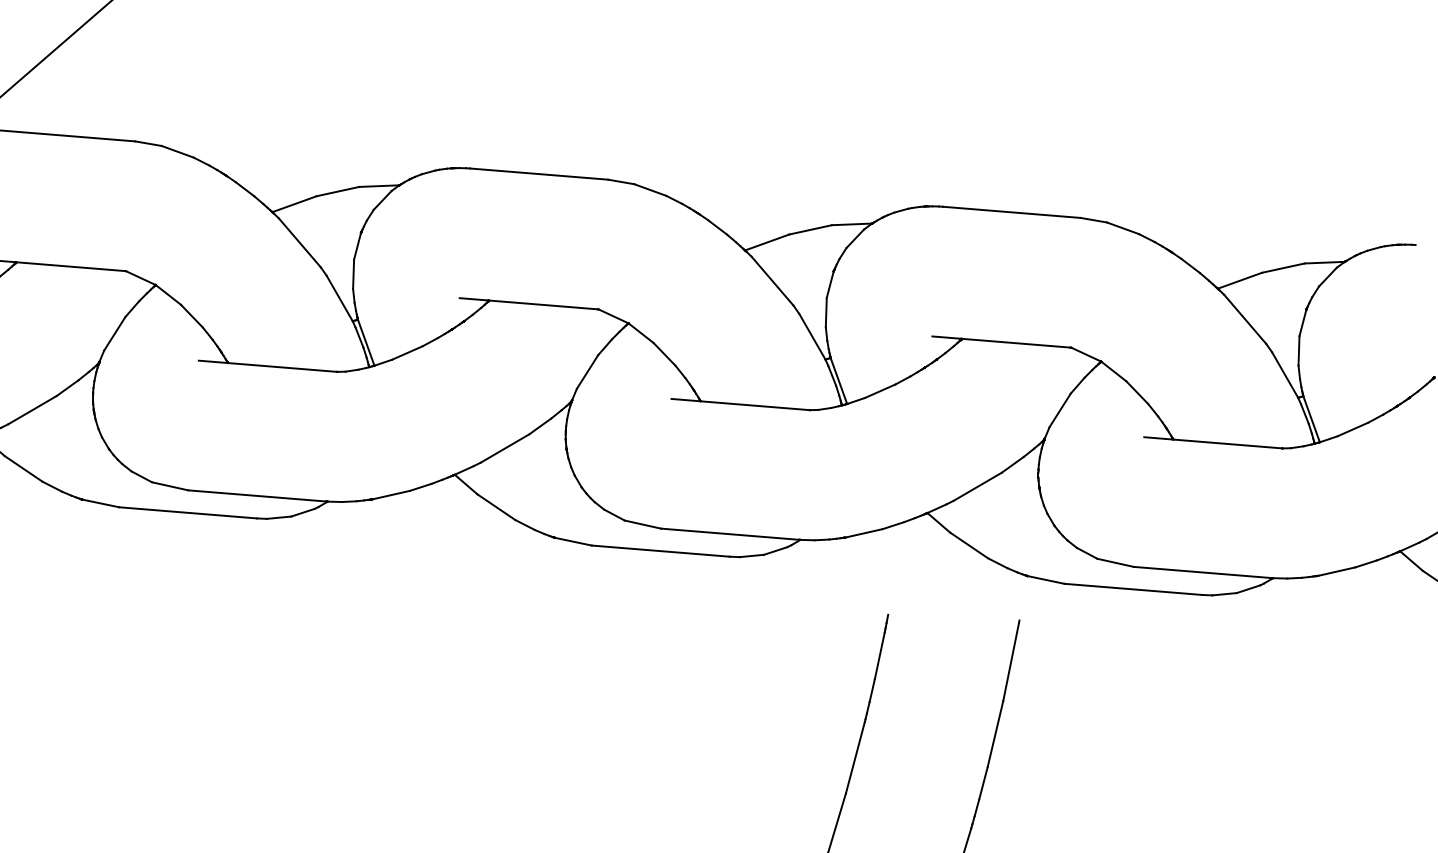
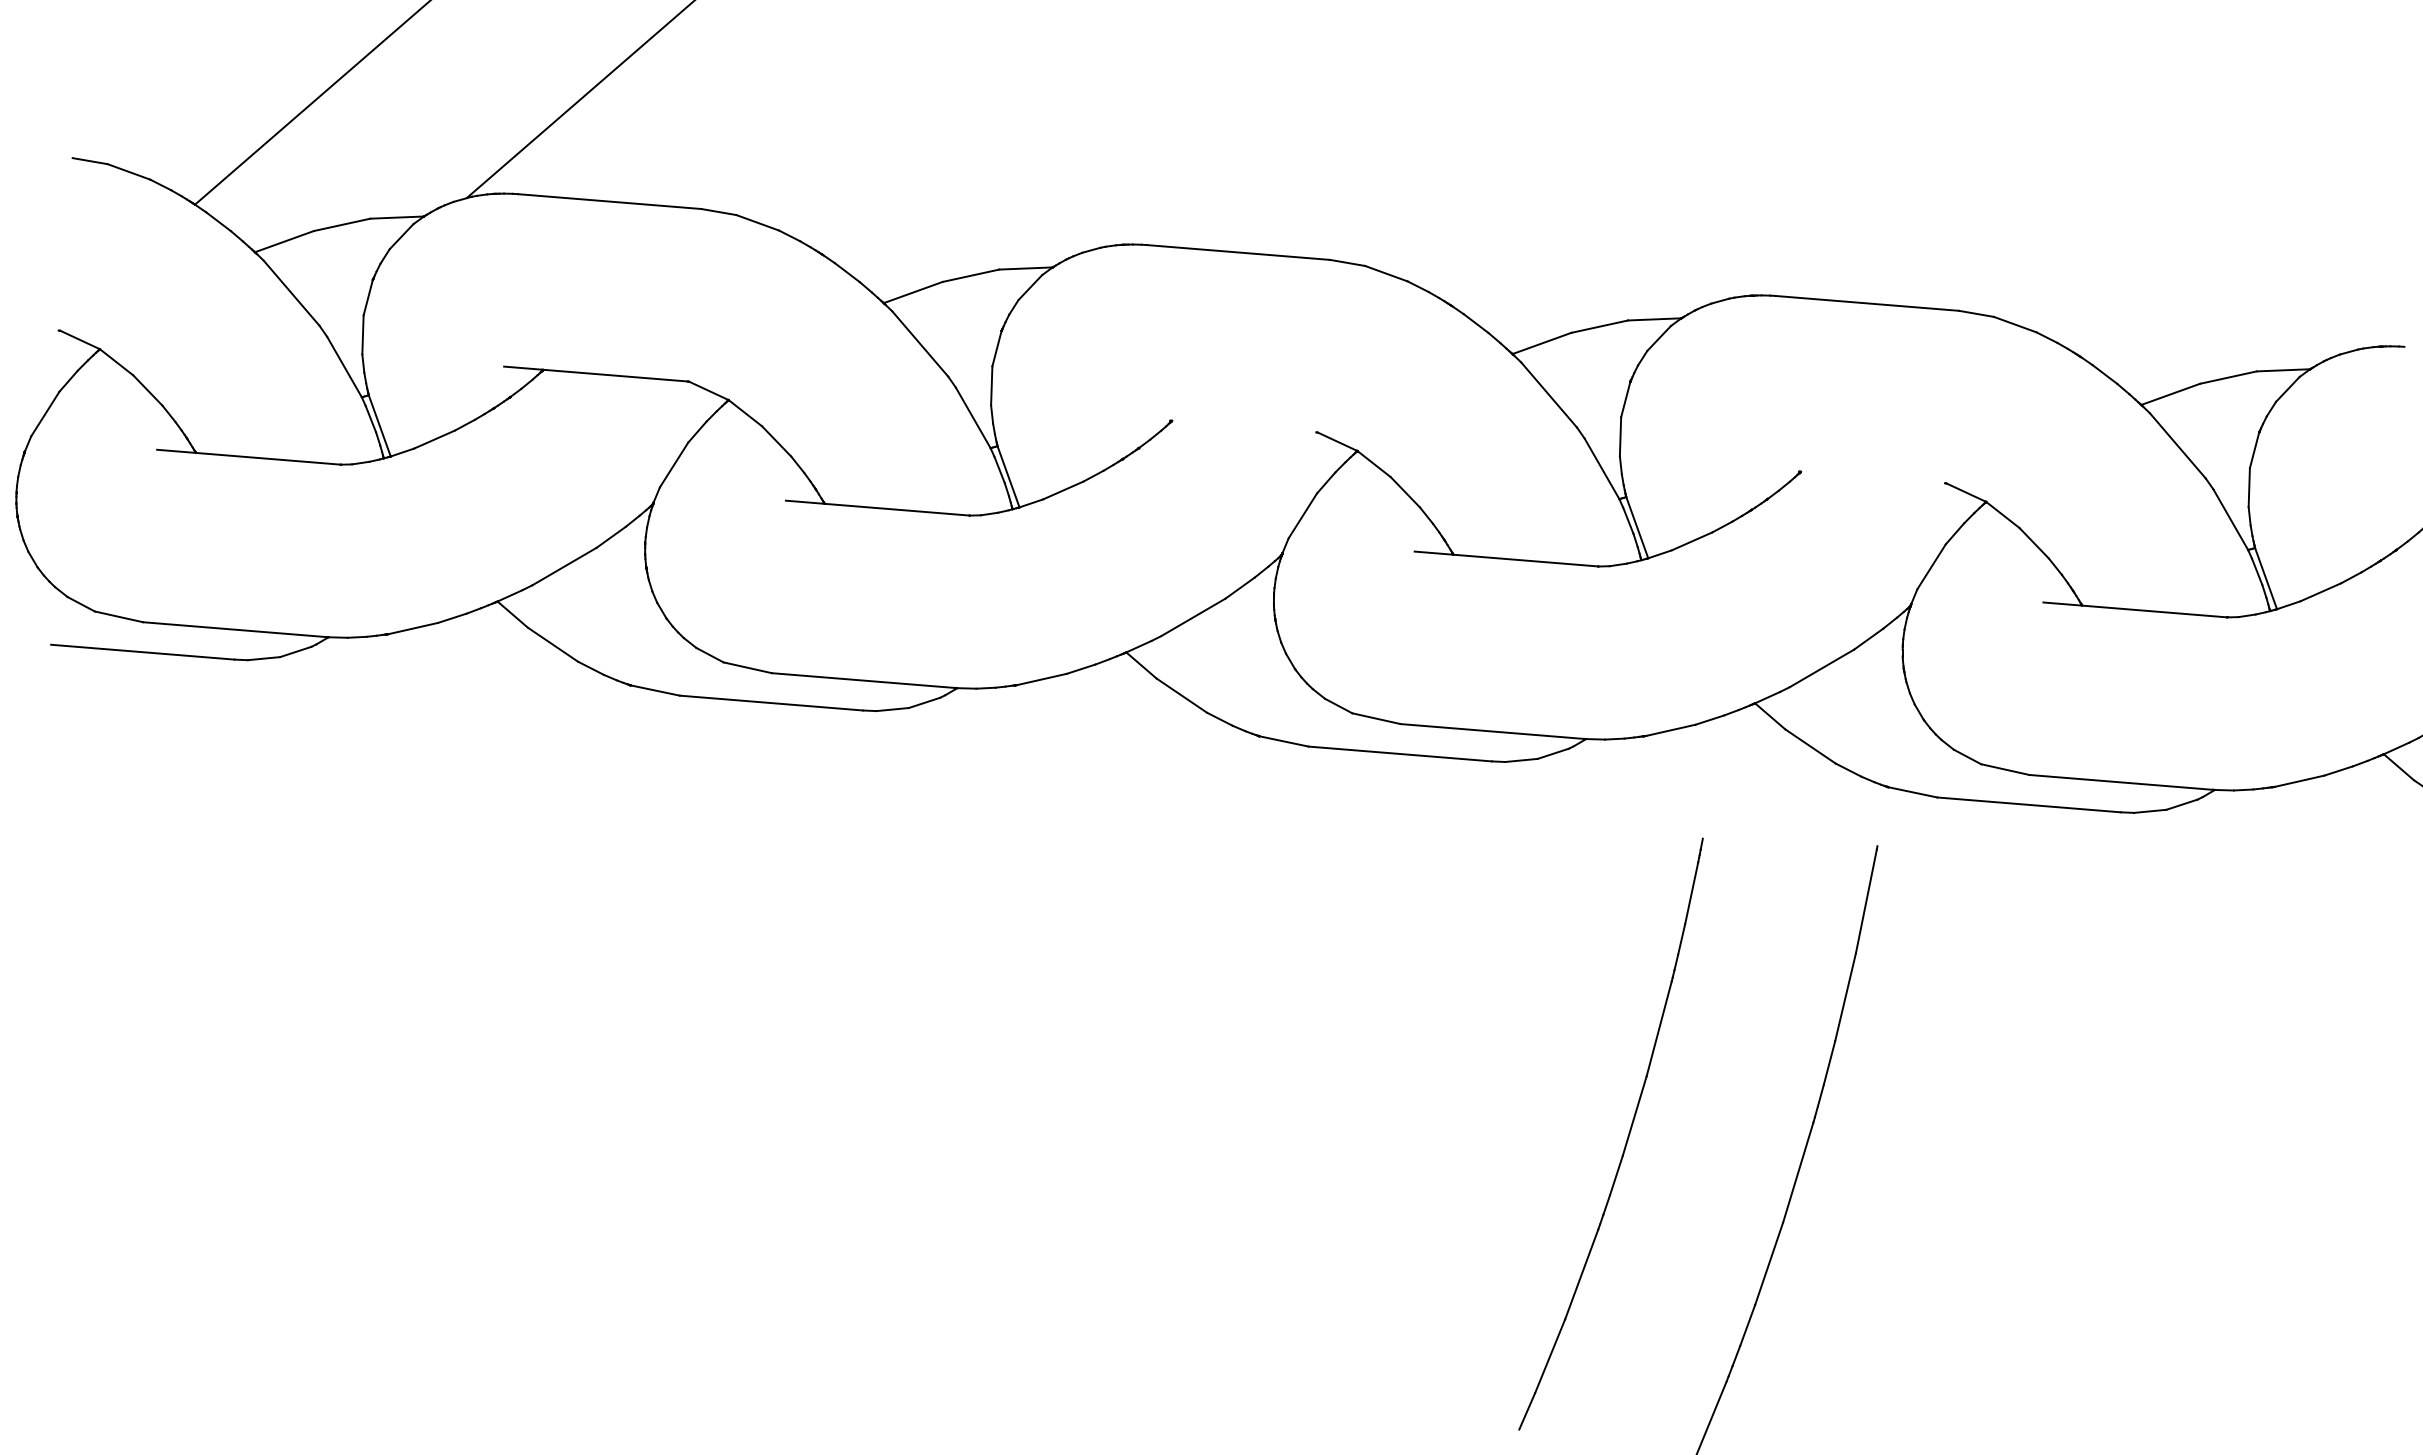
line: (528, 303) -> (1224, 424), removed
line: (1001, 341) -> (1853, 475), removed

